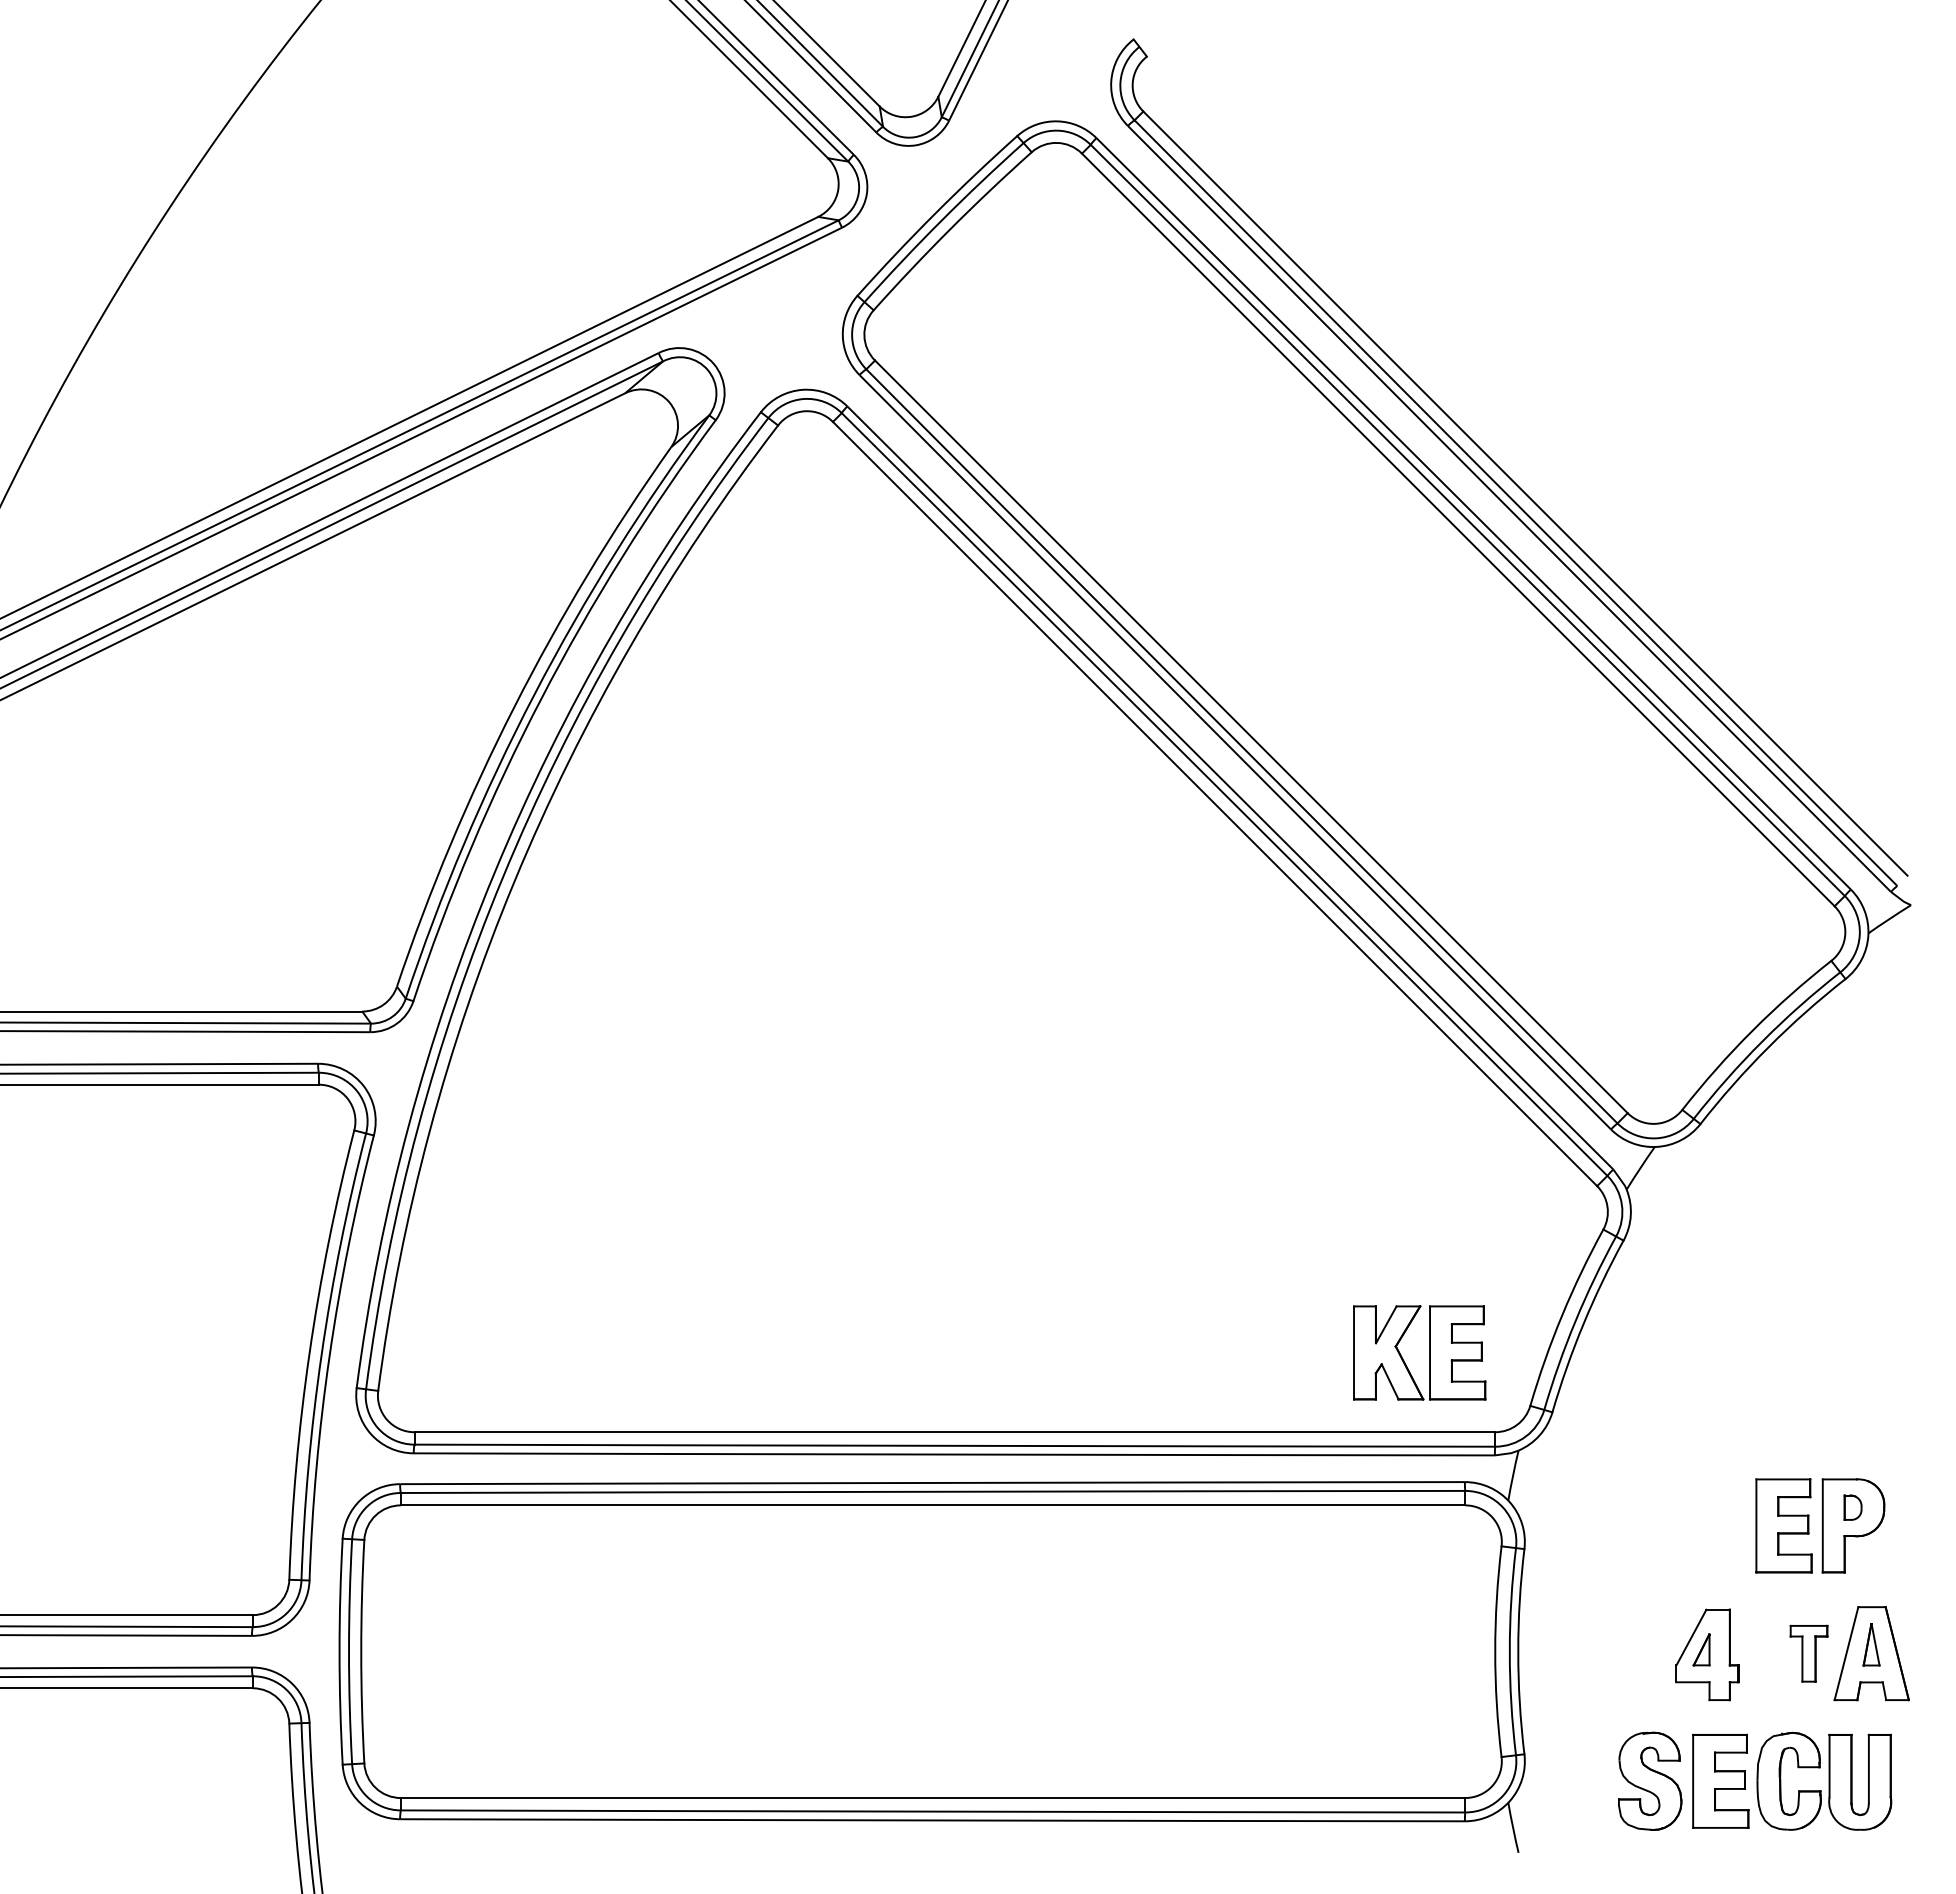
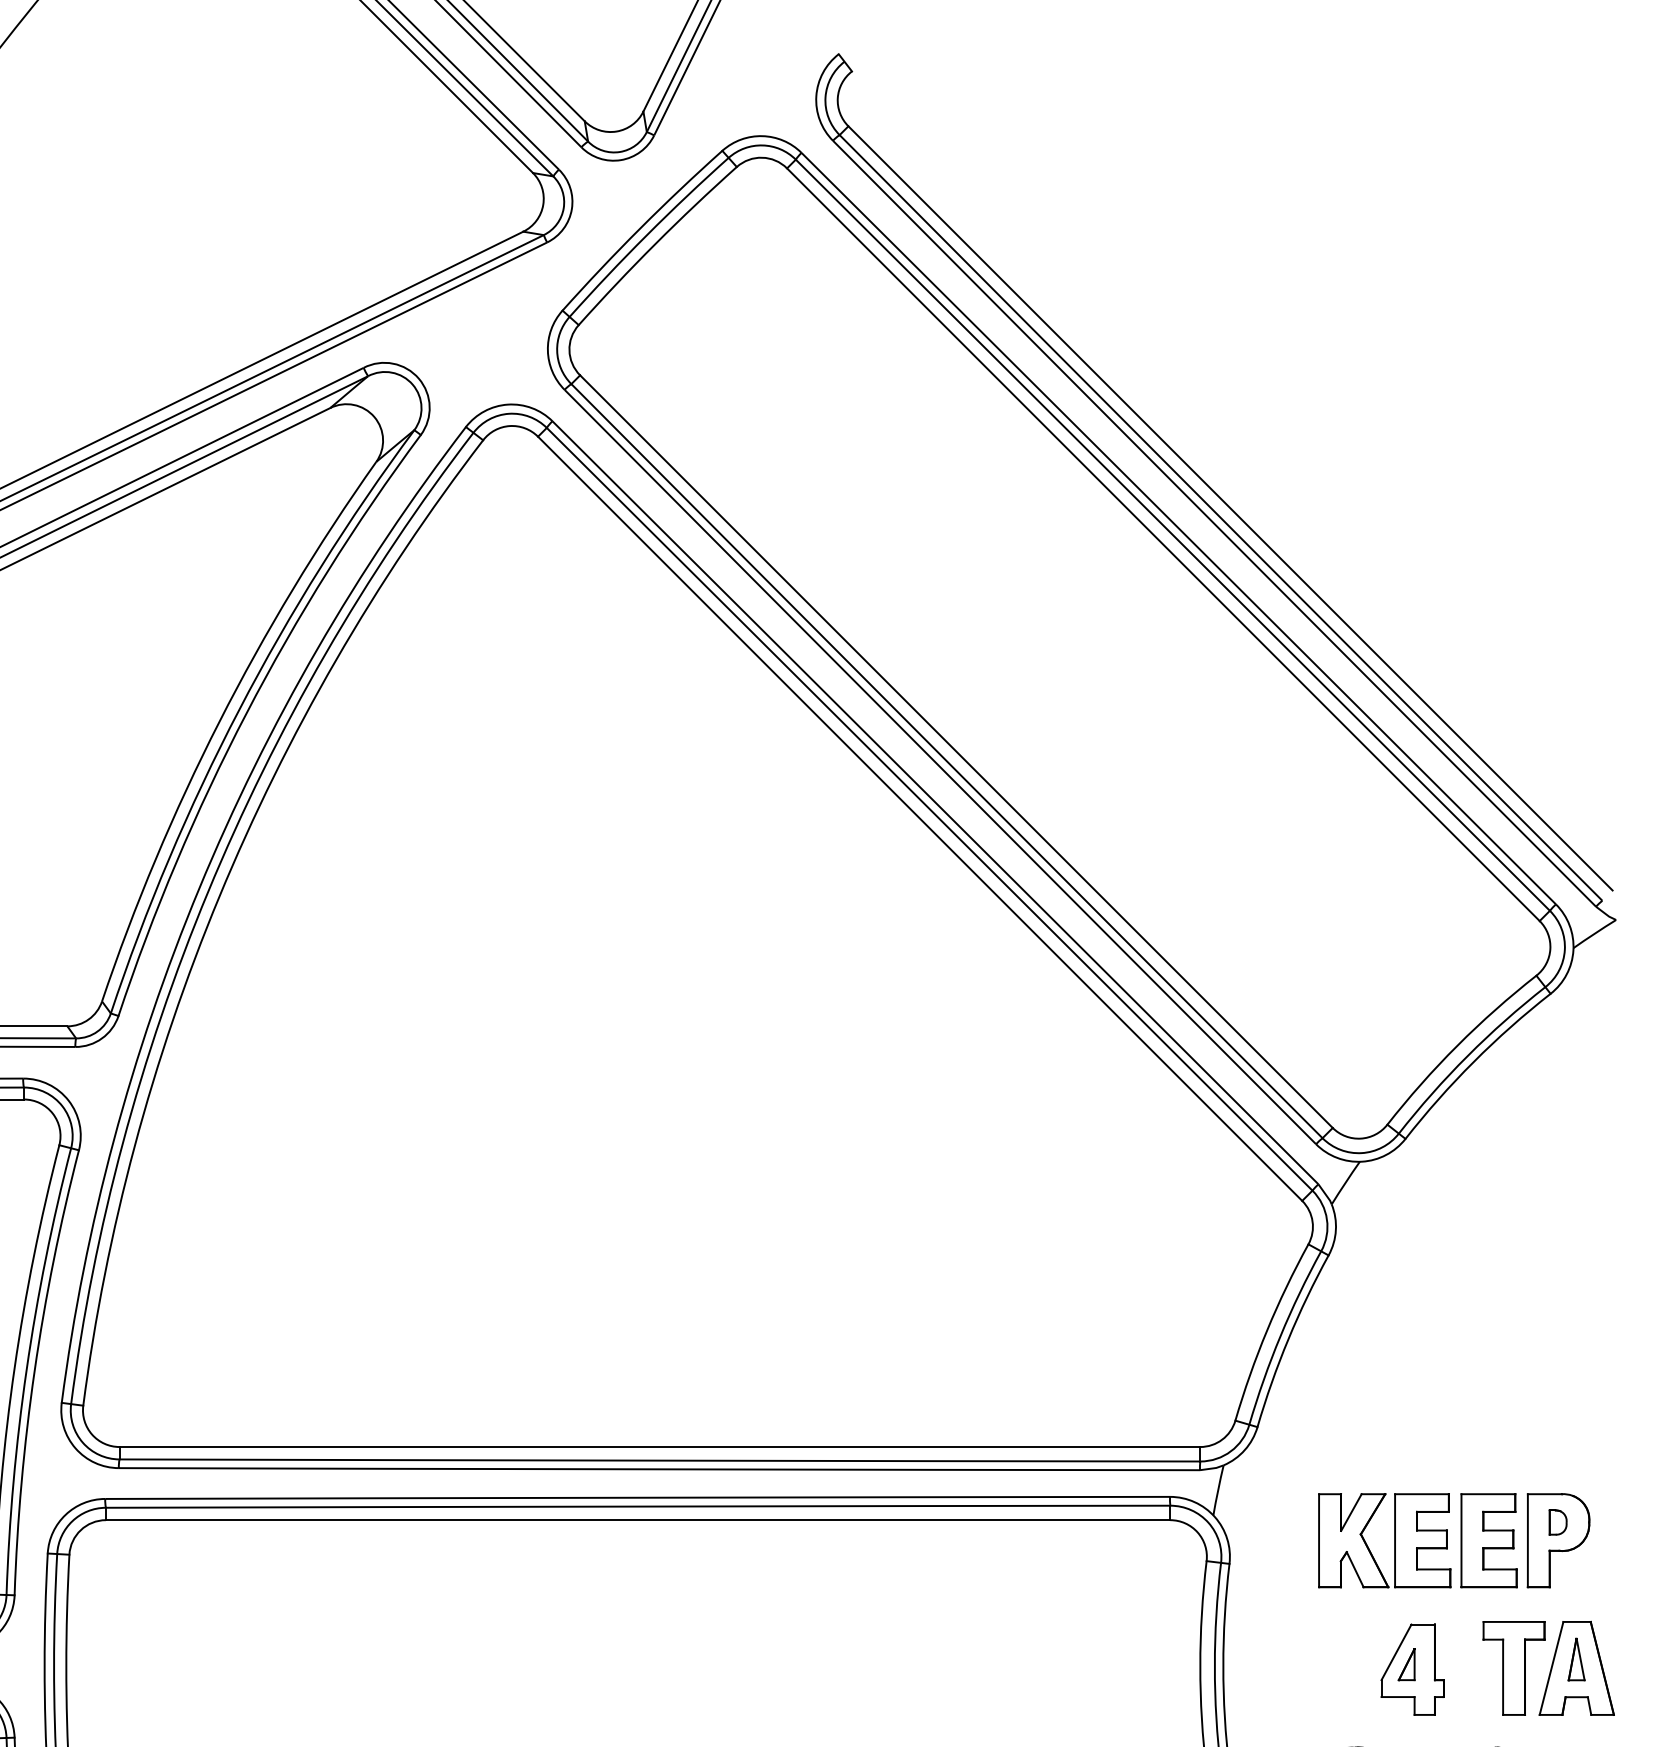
part: (1429, 1352) -> (1394, 1540), moved
part: (1808, 1653) -> (1513, 1668), size x1.67

